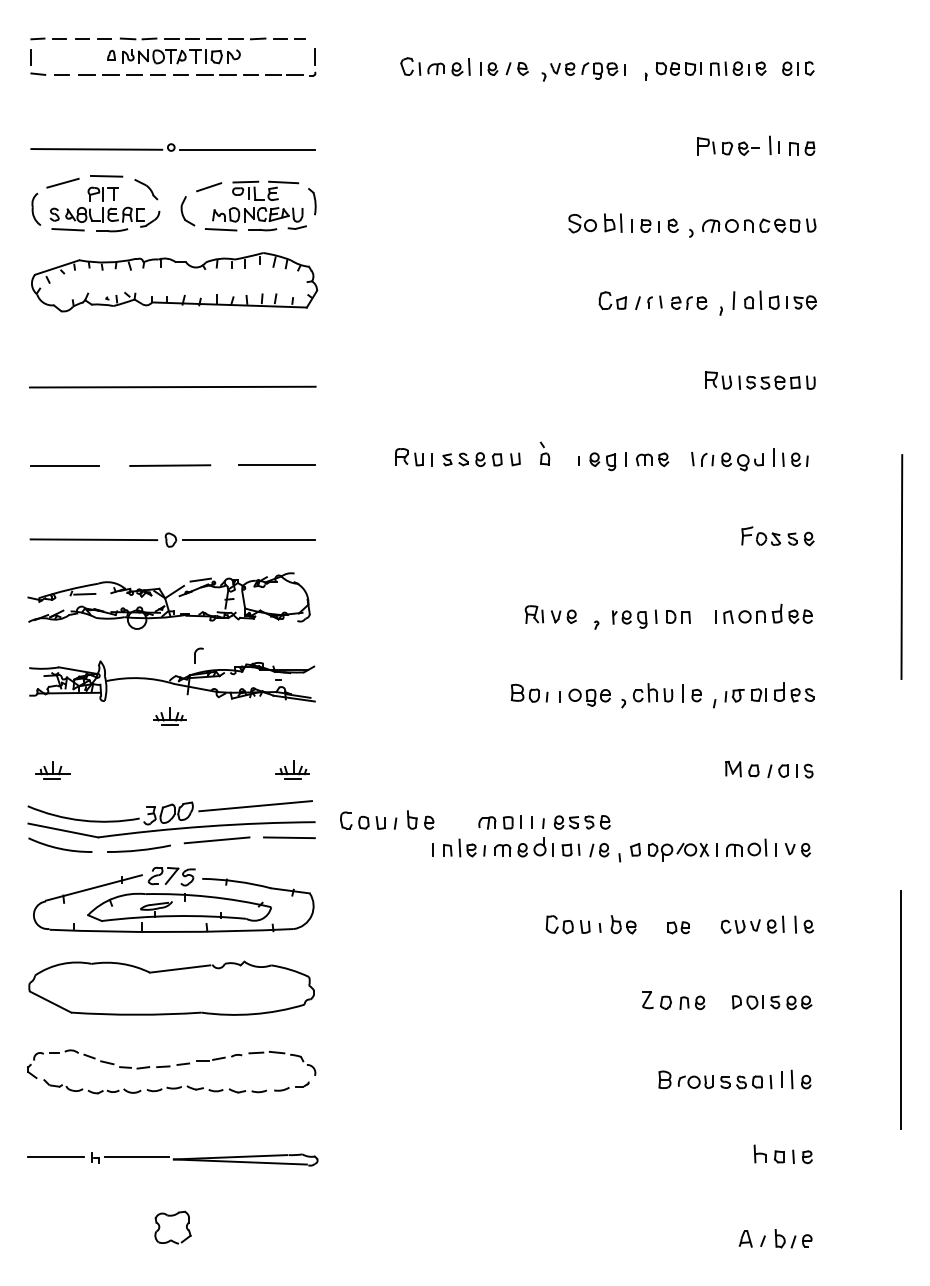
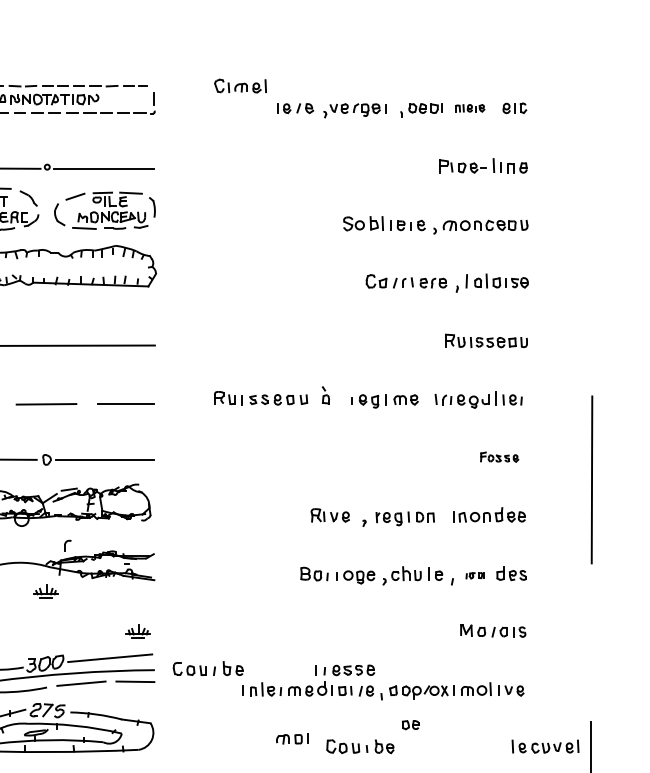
part: (435, 66) -> (240, 85), moved
part: (738, 68) -> (470, 108), size x0.7
part: (777, 536) -> (499, 457), size x0.7
part: (745, 695) -> (475, 575), size x0.6
part: (499, 822) -> (292, 739), moved
part: (752, 924) -> (555, 746), moved
part: (678, 927) -> (410, 724), moved

